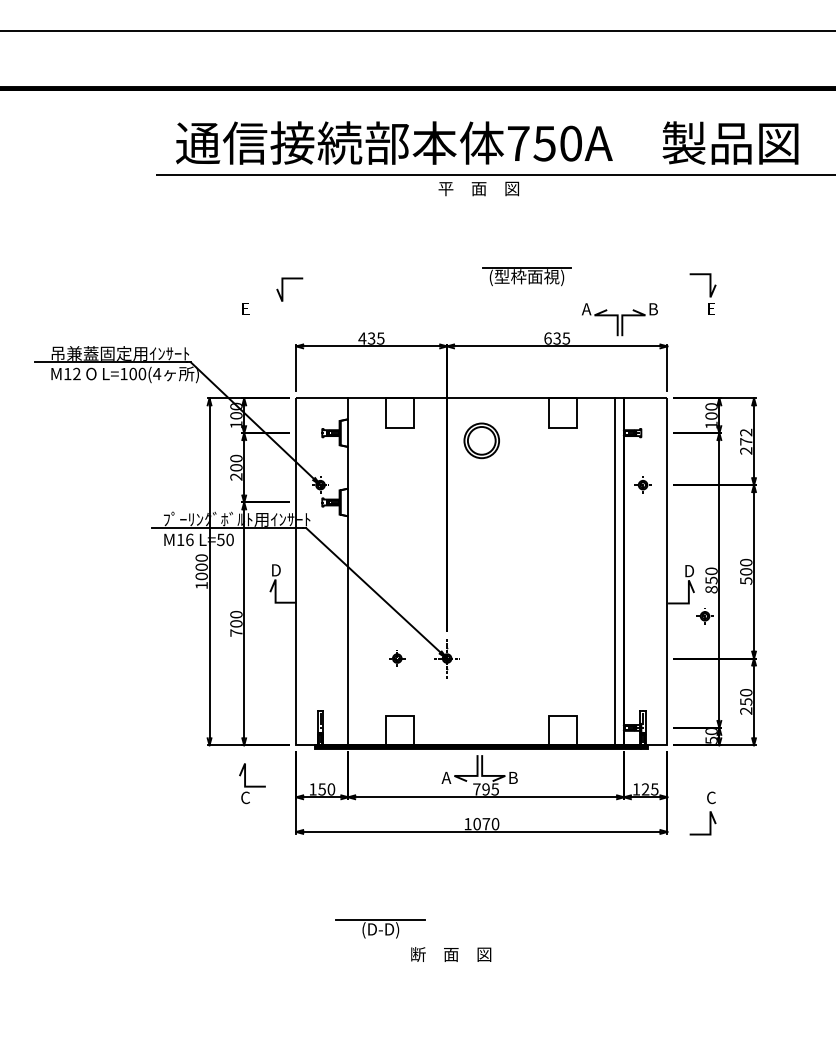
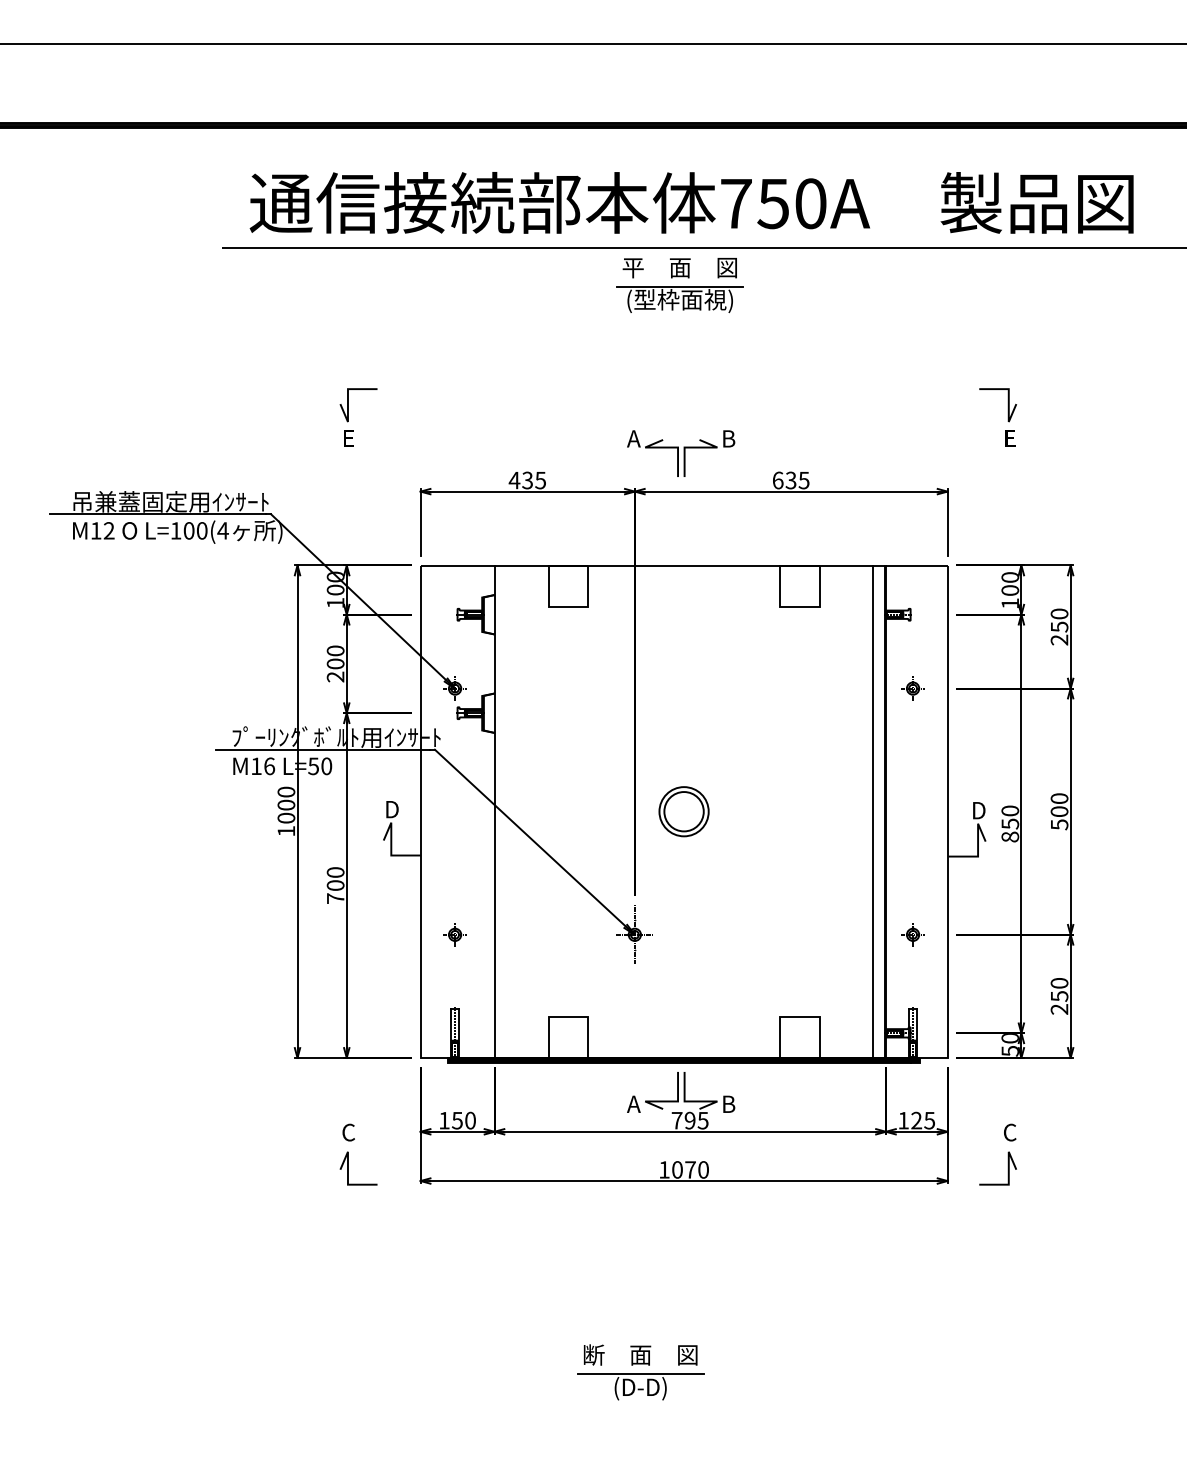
part: (526, 276) -> (679, 299), moved
line: (282, 289) -> (348, 405), moved
part: (620, 319) -> (681, 453), moved
text: (746, 437) -> (1059, 620), 272 -> 250
part: (481, 440) -> (683, 811), moved
part: (704, 616) -> (912, 934), moved
part: (396, 658) -> (454, 934), moved
line: (245, 775) -> (348, 1168), moved
part: (380, 928) -> (640, 1386), moved

